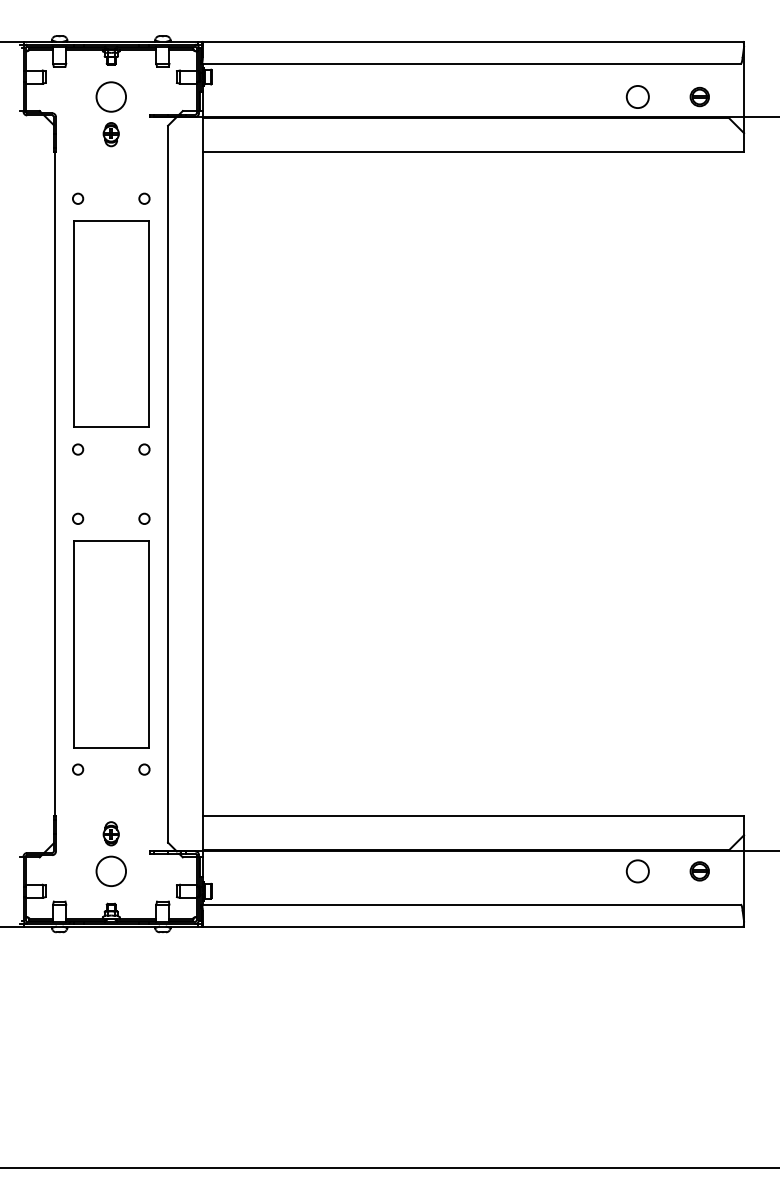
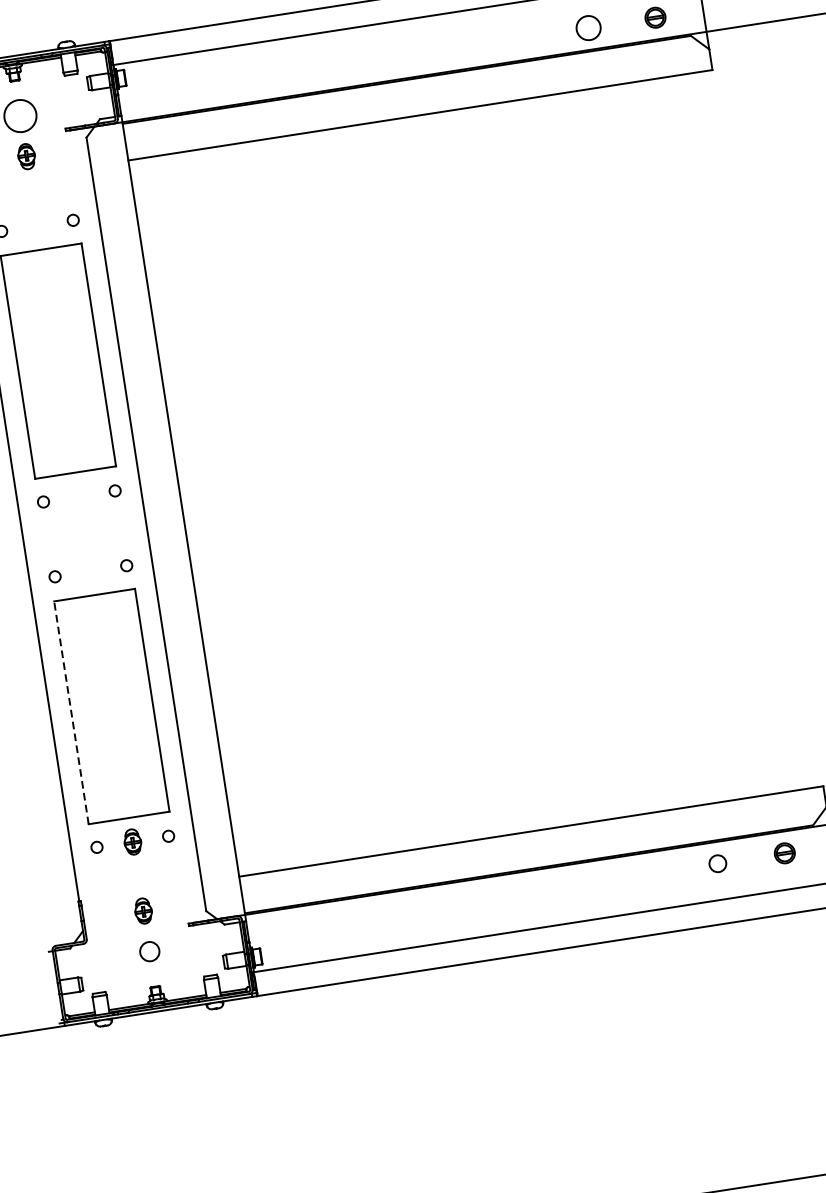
line: (73, 643) -> (70, 712), solid -> dashed
part: (110, 769) -> (131, 841), added
circle: (111, 871) -> (150, 951), size x0.6
circle: (637, 871) -> (717, 863), size x0.7

